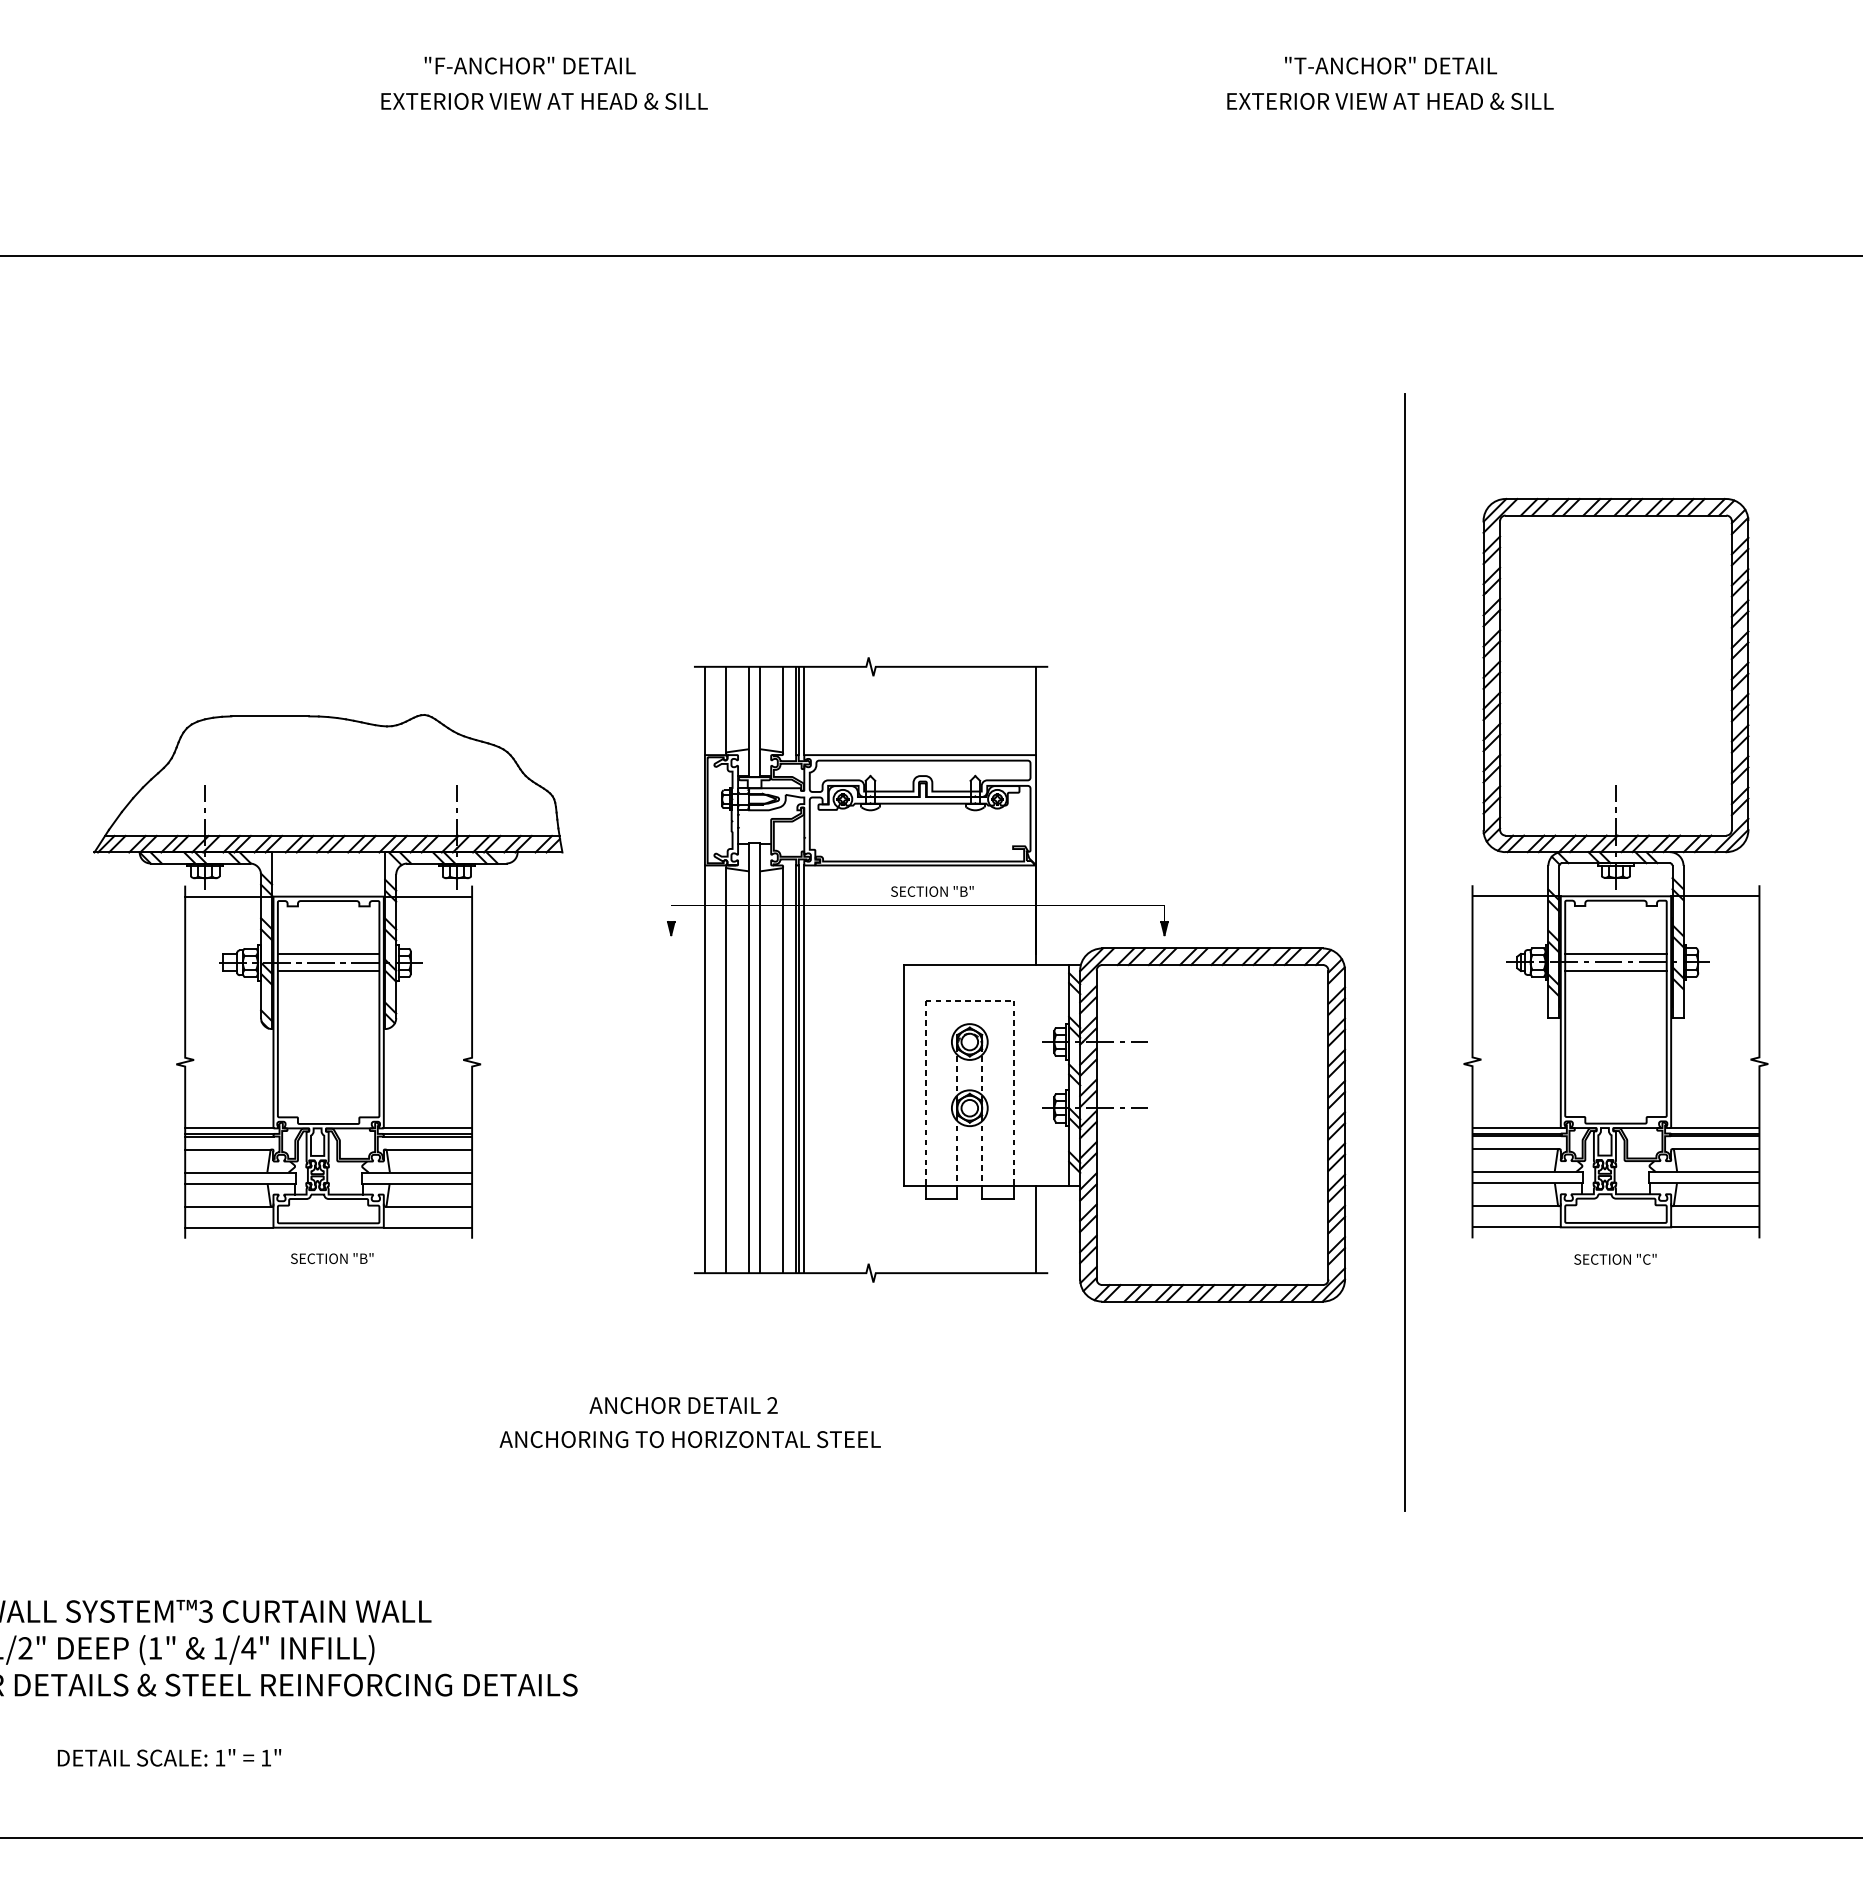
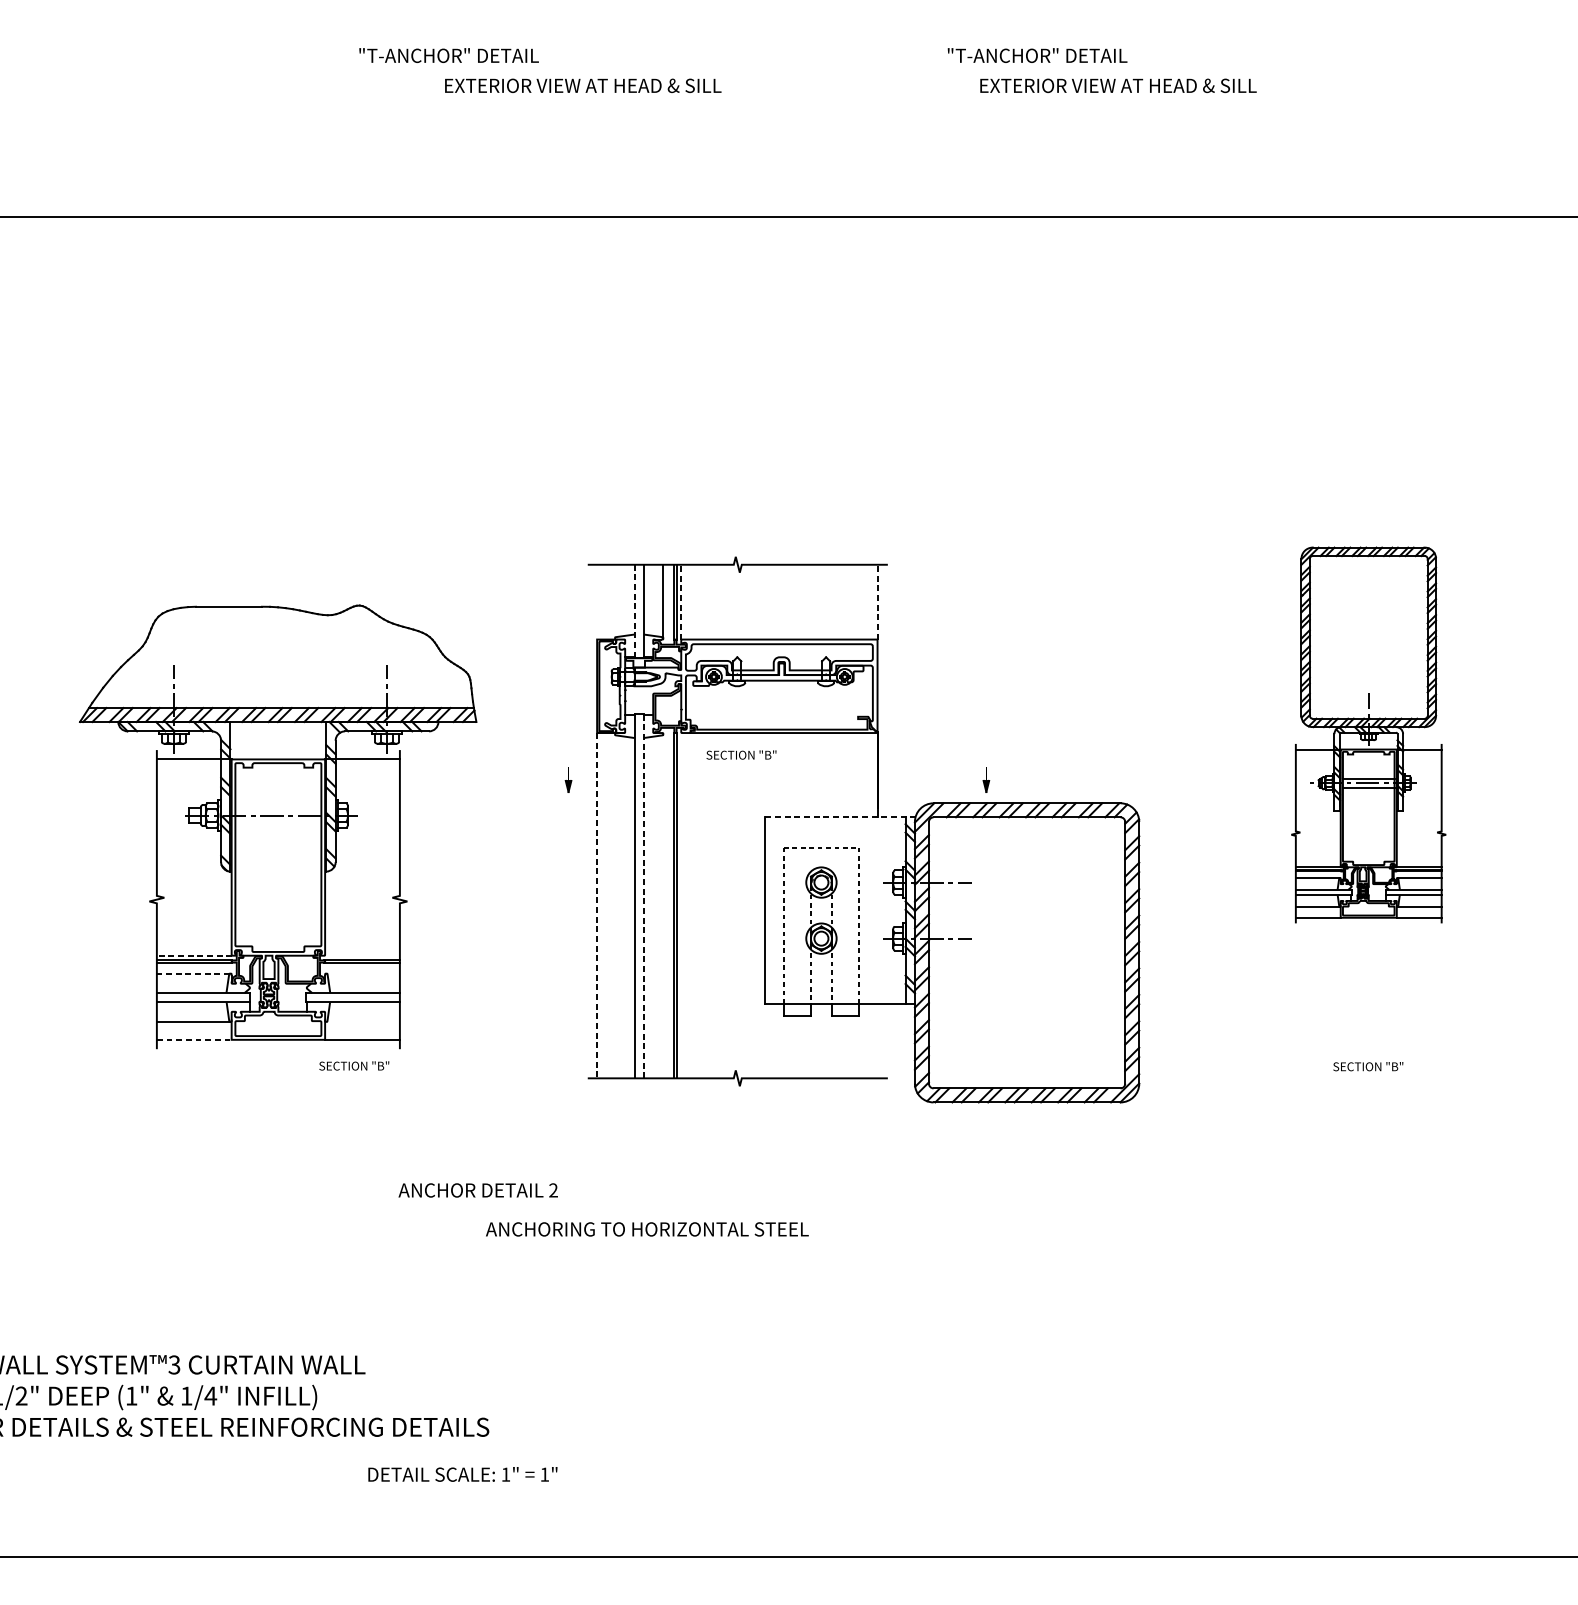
text: (530, 65) -> (449, 55), "F-ANCHOR" DETAIL -> "T-ANCHOR" DETAIL
text: (1391, 65) -> (1038, 55), moved
text: (544, 100) -> (583, 85), moved
text: (1390, 100) -> (1118, 85), moved
line: (726, 709) -> (615, 600), removed
line: (704, 710) -> (596, 601), removed
line: (804, 710) -> (681, 601), solid -> dashed
line: (1036, 710) -> (877, 601), solid -> dashed
line: (749, 722) -> (634, 611), solid -> dashed
part: (1615, 867) -> (1368, 734), size x0.6
text: (932, 891) -> (741, 755), moved
line: (1405, 951) -> (1190, 805), removed
line: (328, 954) -> (278, 808), removed
line: (992, 964) -> (840, 816), solid -> dashed
line: (328, 971) -> (278, 822), removed
line: (760, 1058) -> (644, 896), solid -> dashed
line: (704, 1069) -> (596, 905), solid -> dashed
line: (804, 1069) -> (681, 905), removed
line: (726, 1070) -> (615, 906), removed
line: (783, 1070) -> (663, 906), removed
line: (229, 1128) -> (194, 955), solid -> dashed
line: (427, 1128) -> (362, 955), removed
line: (227, 1149) -> (192, 973), solid -> dashed
line: (428, 1149) -> (362, 973), removed
line: (428, 1206) -> (362, 1021), removed
line: (229, 1227) -> (194, 1039), solid -> dashed
line: (1036, 1229) -> (877, 1041), removed
text: (332, 1258) -> (354, 1065), moved
text: (1615, 1259) -> (1368, 1066), SECTION "C" -> SECTION "B"
text: (683, 1405) -> (478, 1190), moved
text: (689, 1439) -> (646, 1229), moved
text: (169, 1757) -> (462, 1474), moved

